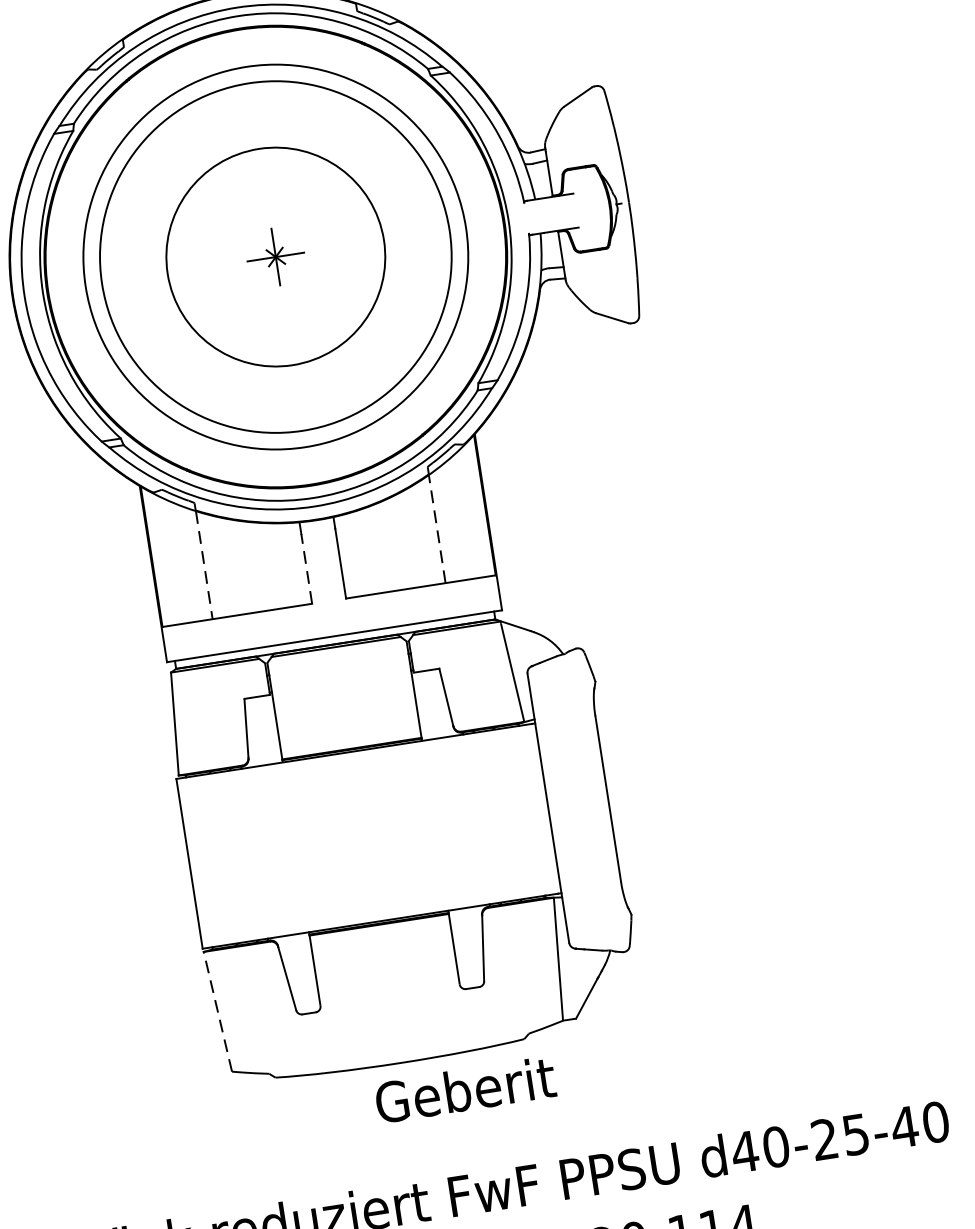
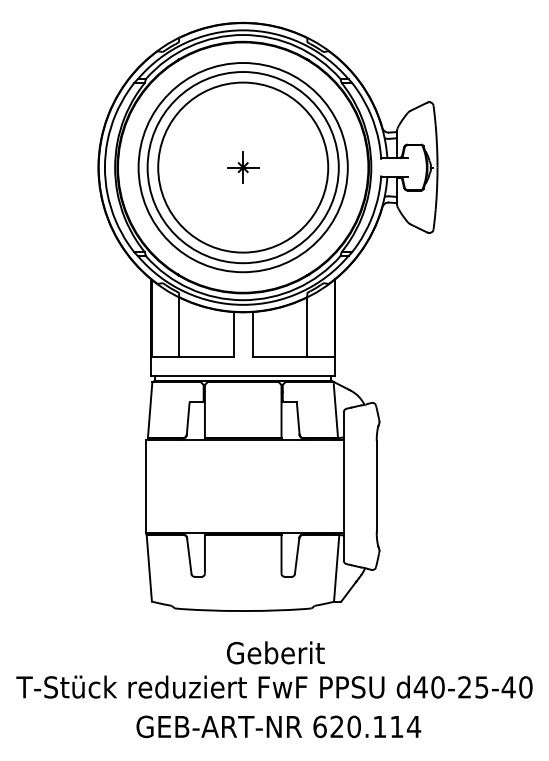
circle: (276, 256) -> (243, 167), size x1.43
line: (437, 529) -> (307, 327), dashed -> solid
line: (205, 565) -> (179, 327), dashed -> solid
line: (305, 568) -> (233, 337), dashed -> solid
line: (218, 1010) -> (149, 567), dashed -> solid
text: (464, 1089) -> (275, 652), moved

